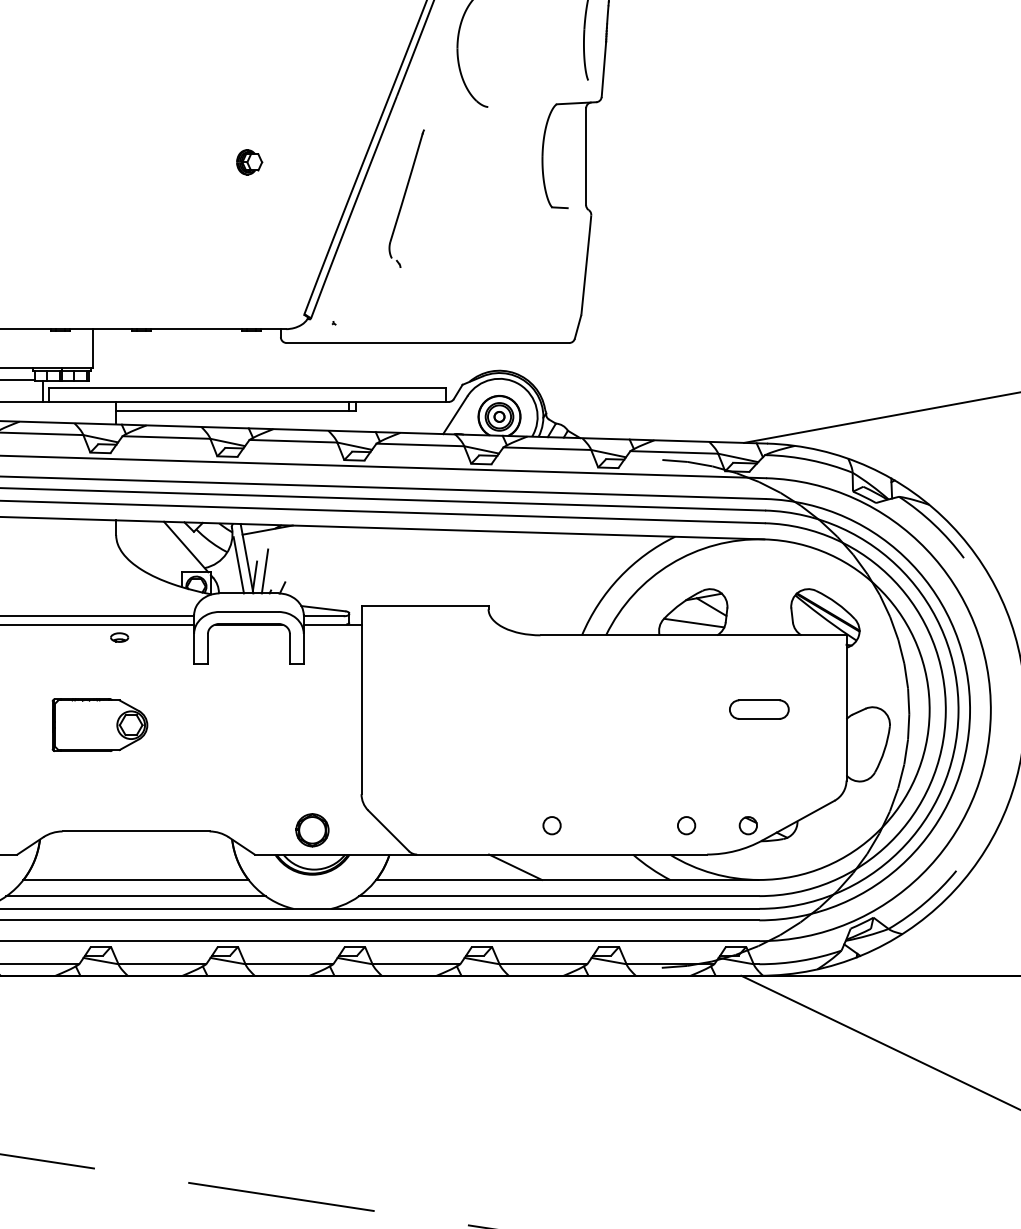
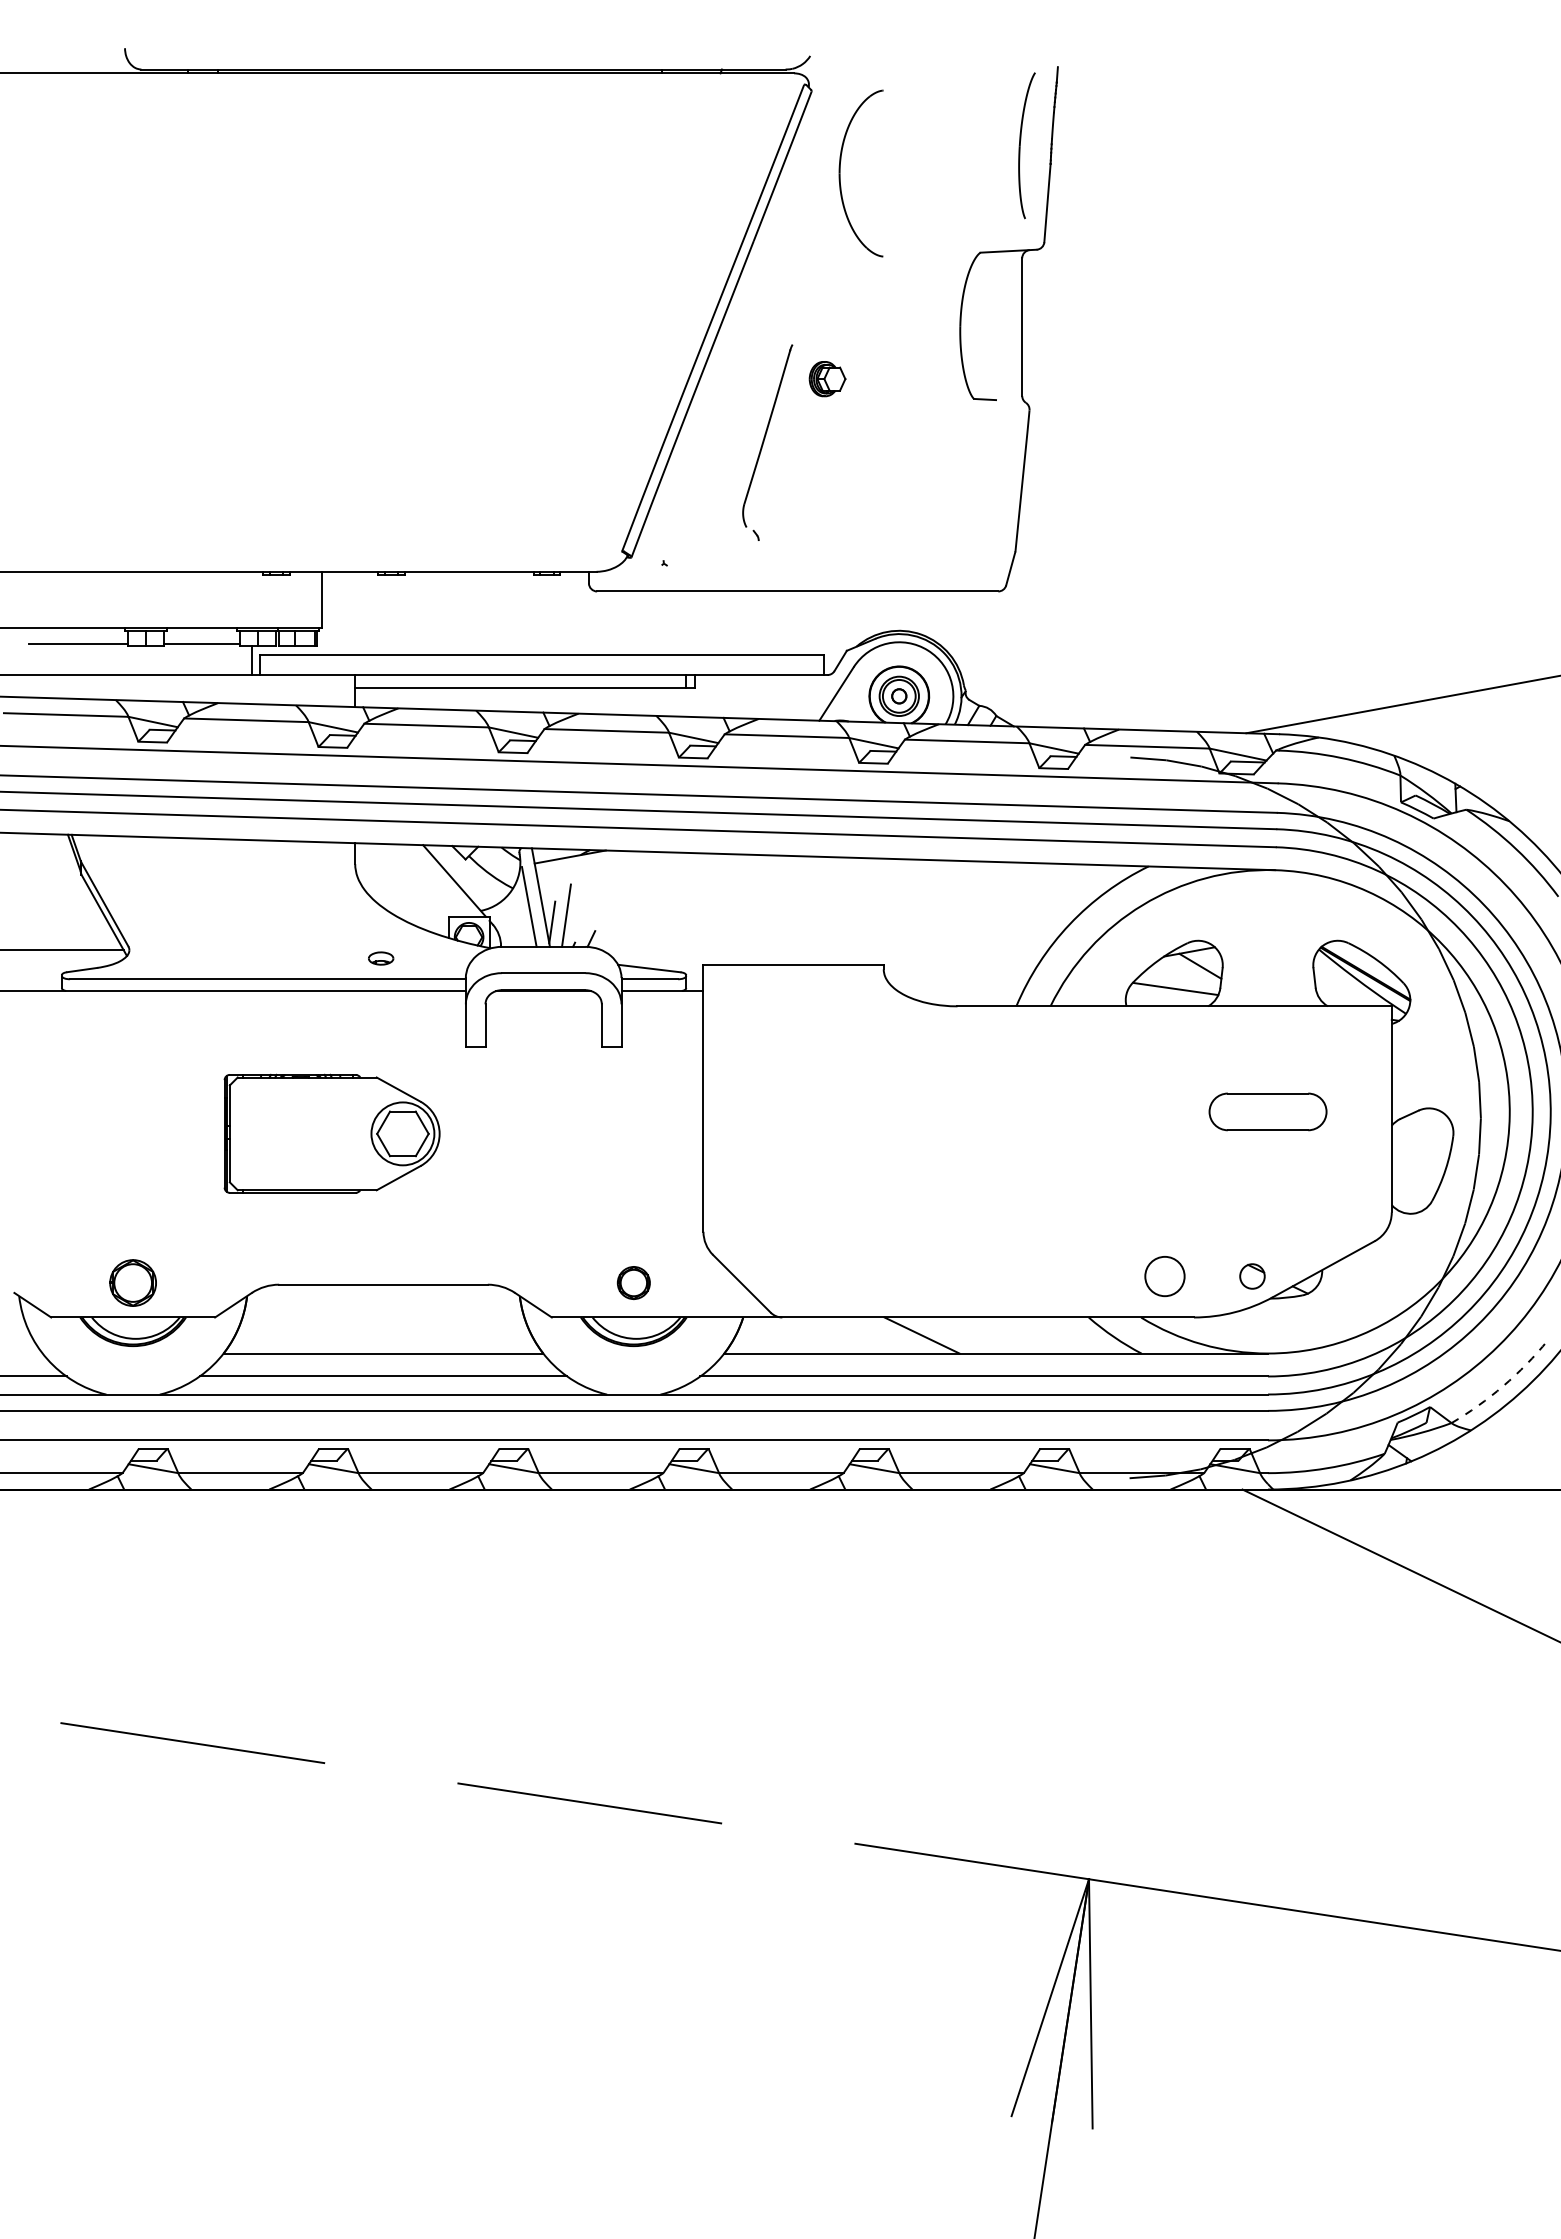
part: (249, 162) -> (827, 379), moved
part: (406, 198) -> (767, 442), moved
part: (119, 637) -> (381, 958), moved
part: (758, 709) -> (1267, 1111), size x1.4
part: (100, 724) -> (332, 1133), size x1.6
circle: (551, 825) -> (973, 1276), removed
circle: (686, 825) -> (1164, 1276), size x1.6
part: (312, 829) -> (633, 1282), size x0.7
arc: (925, 903) -> (1503, 1386), solid -> dashed

